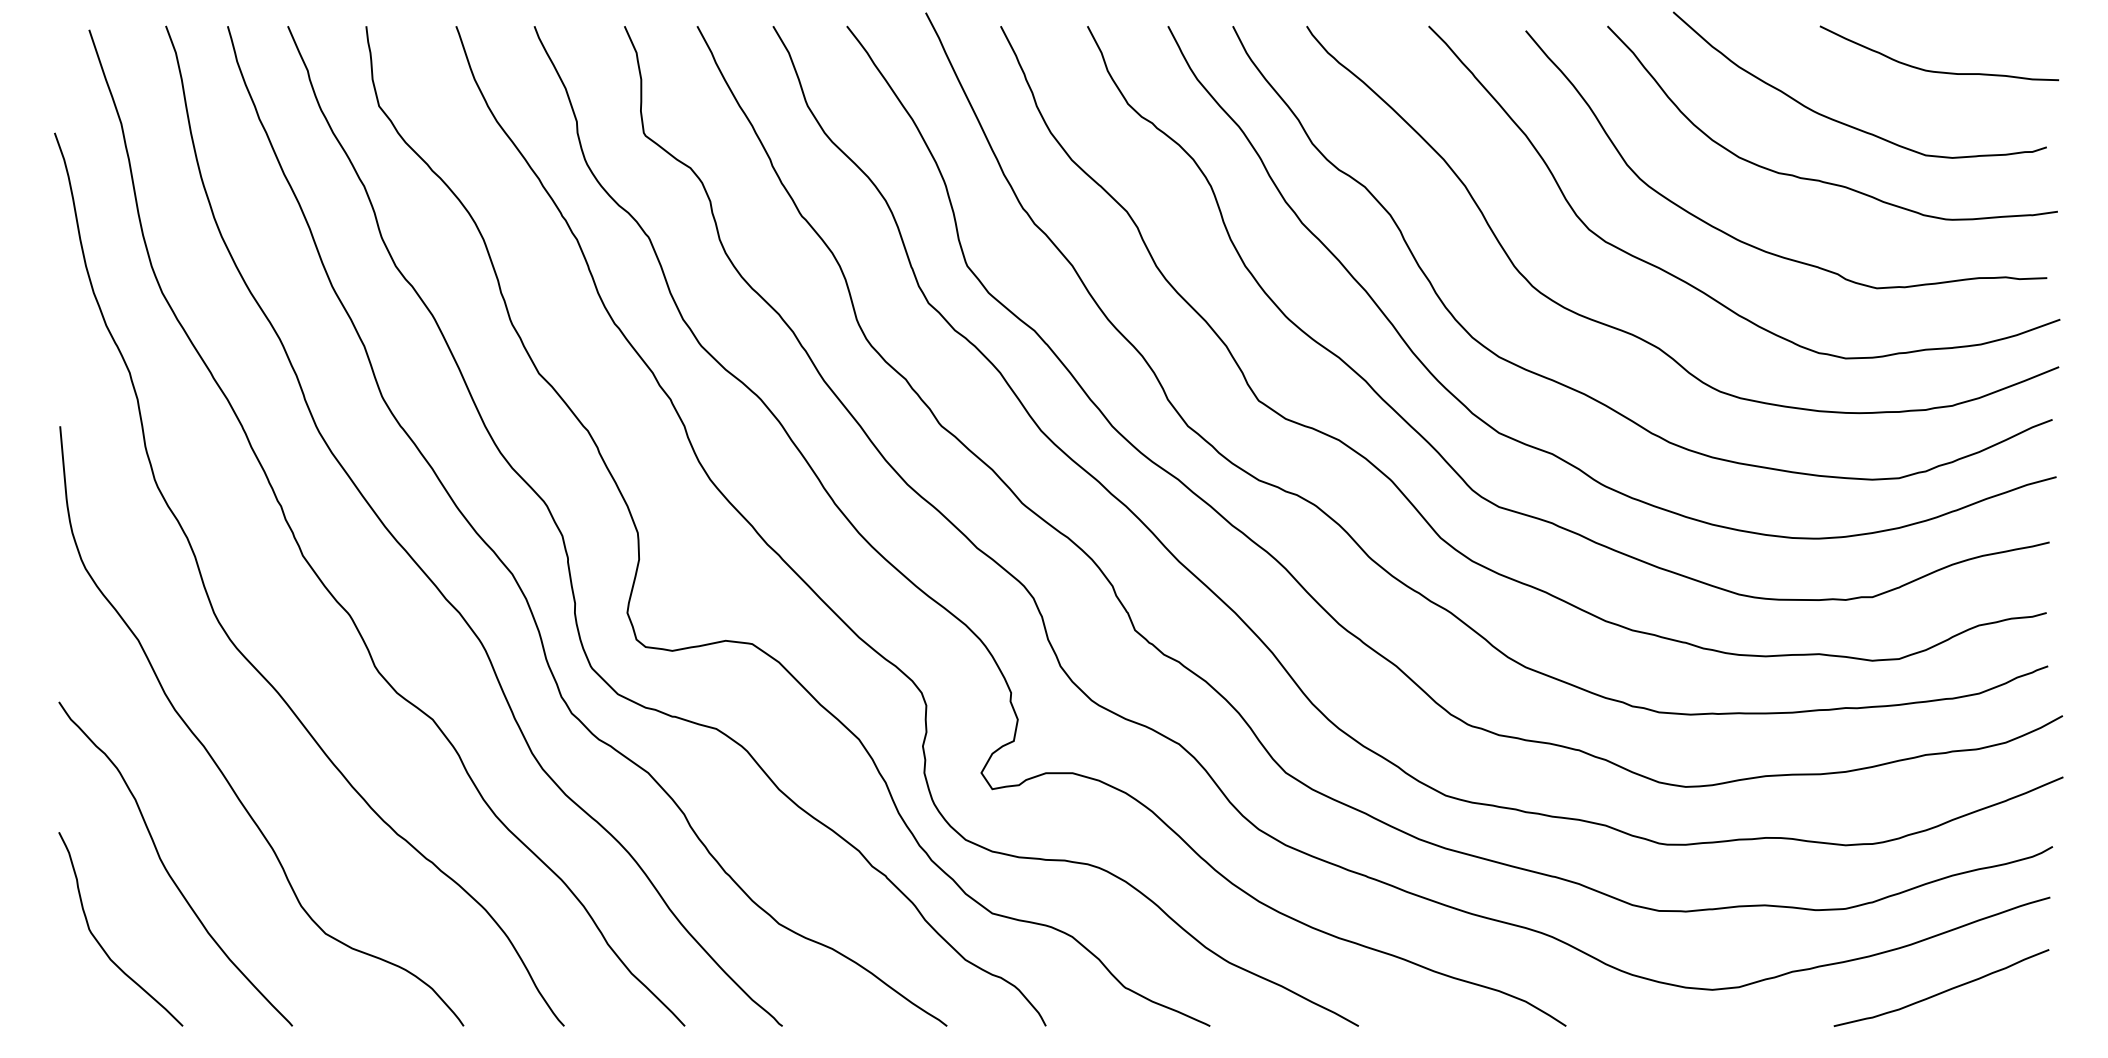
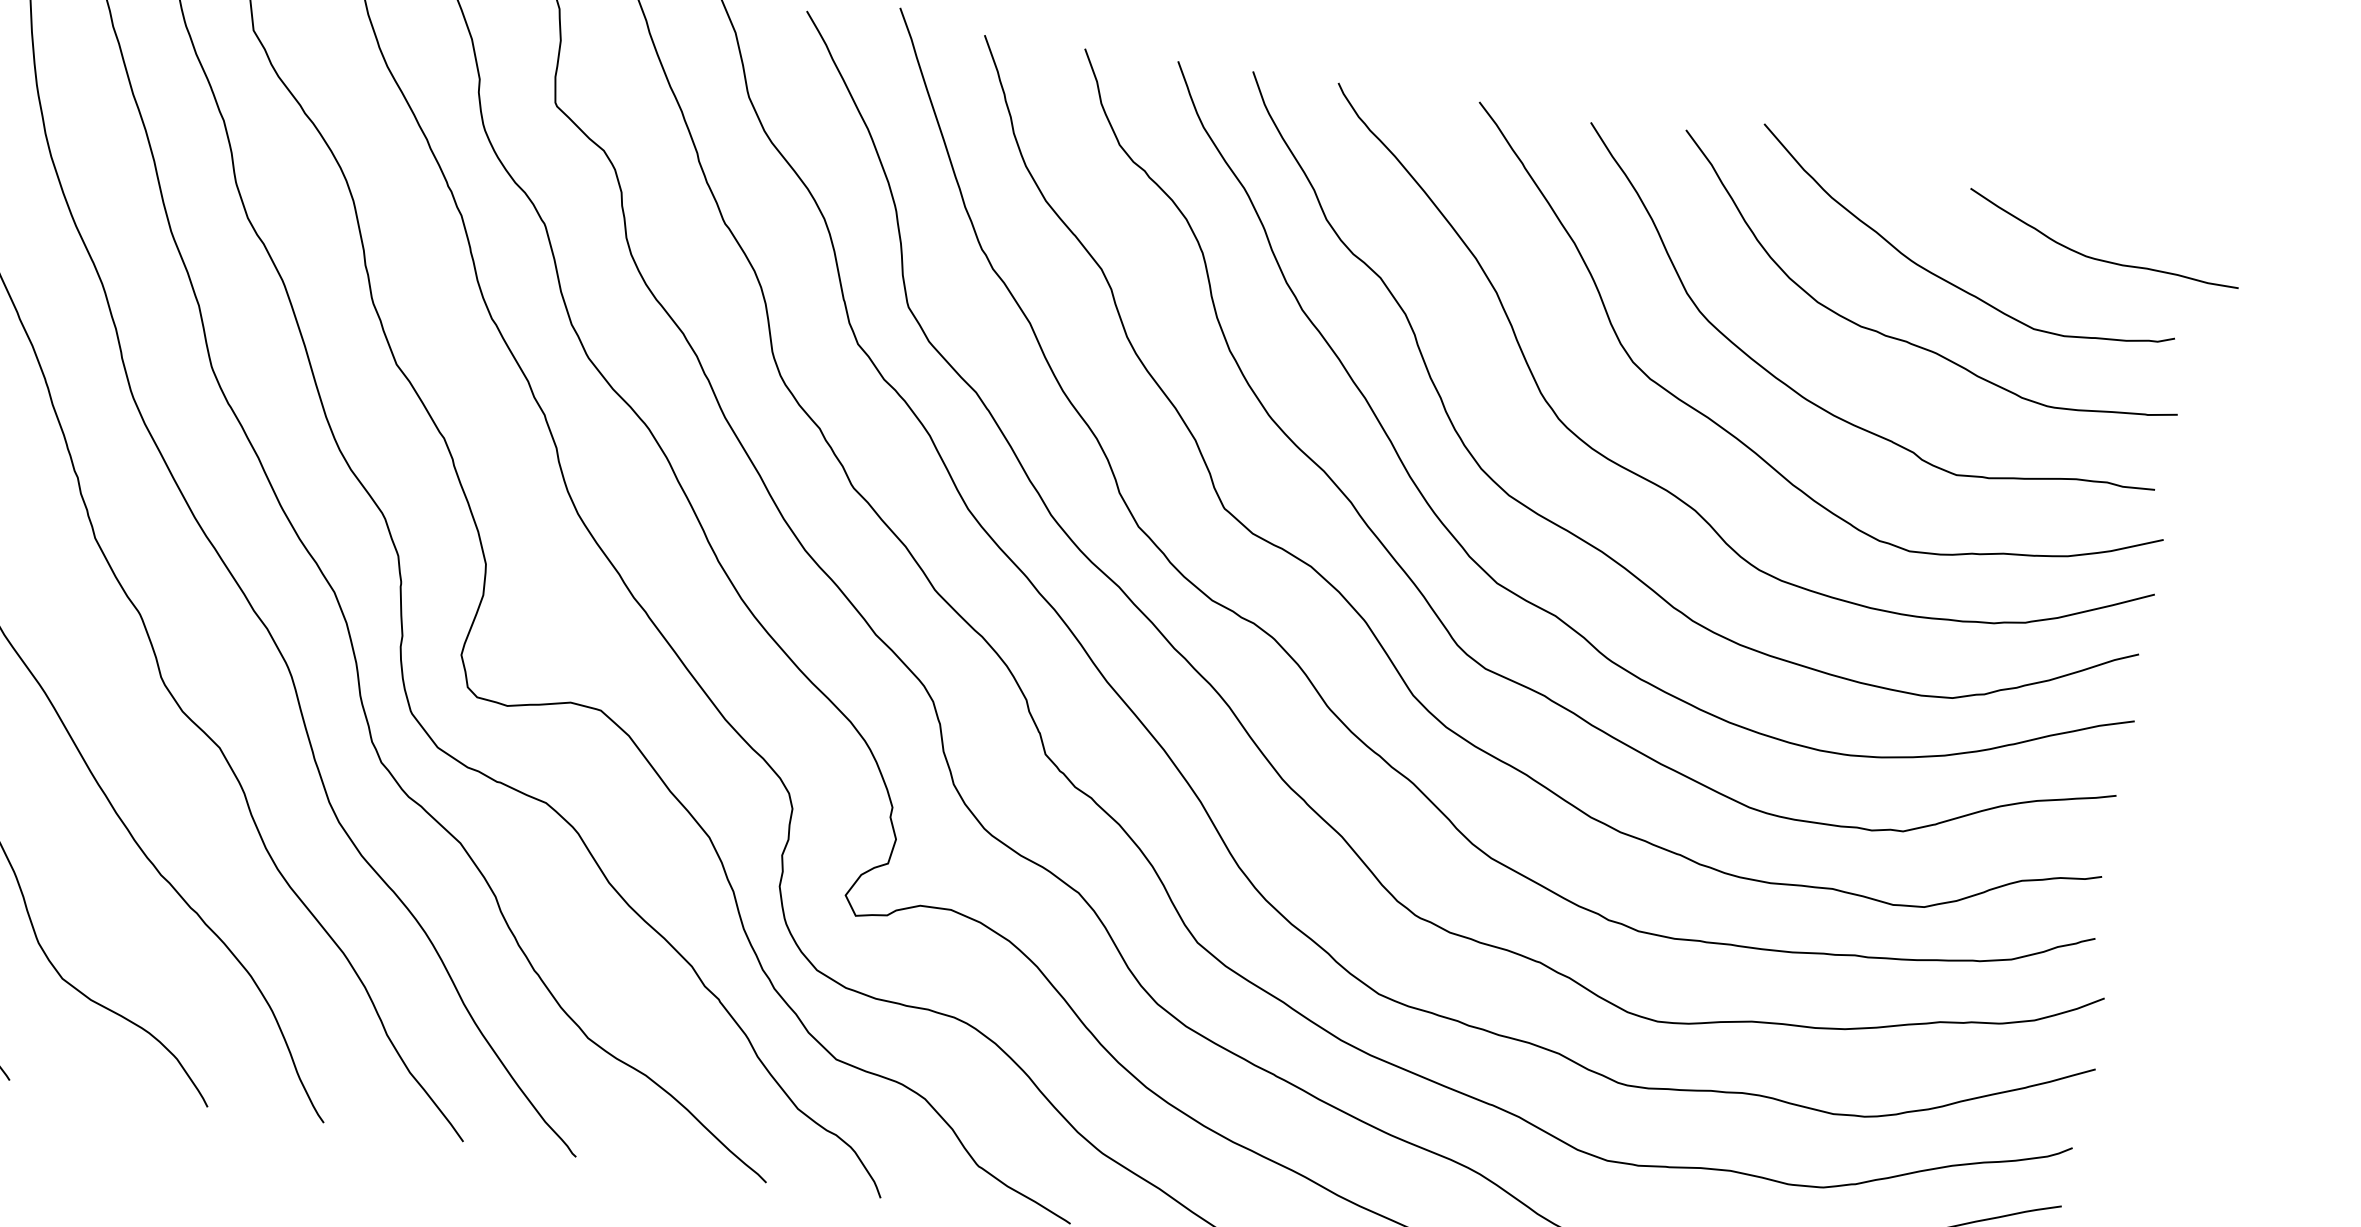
curve: (1939, 71) -> (2101, 259), moved

